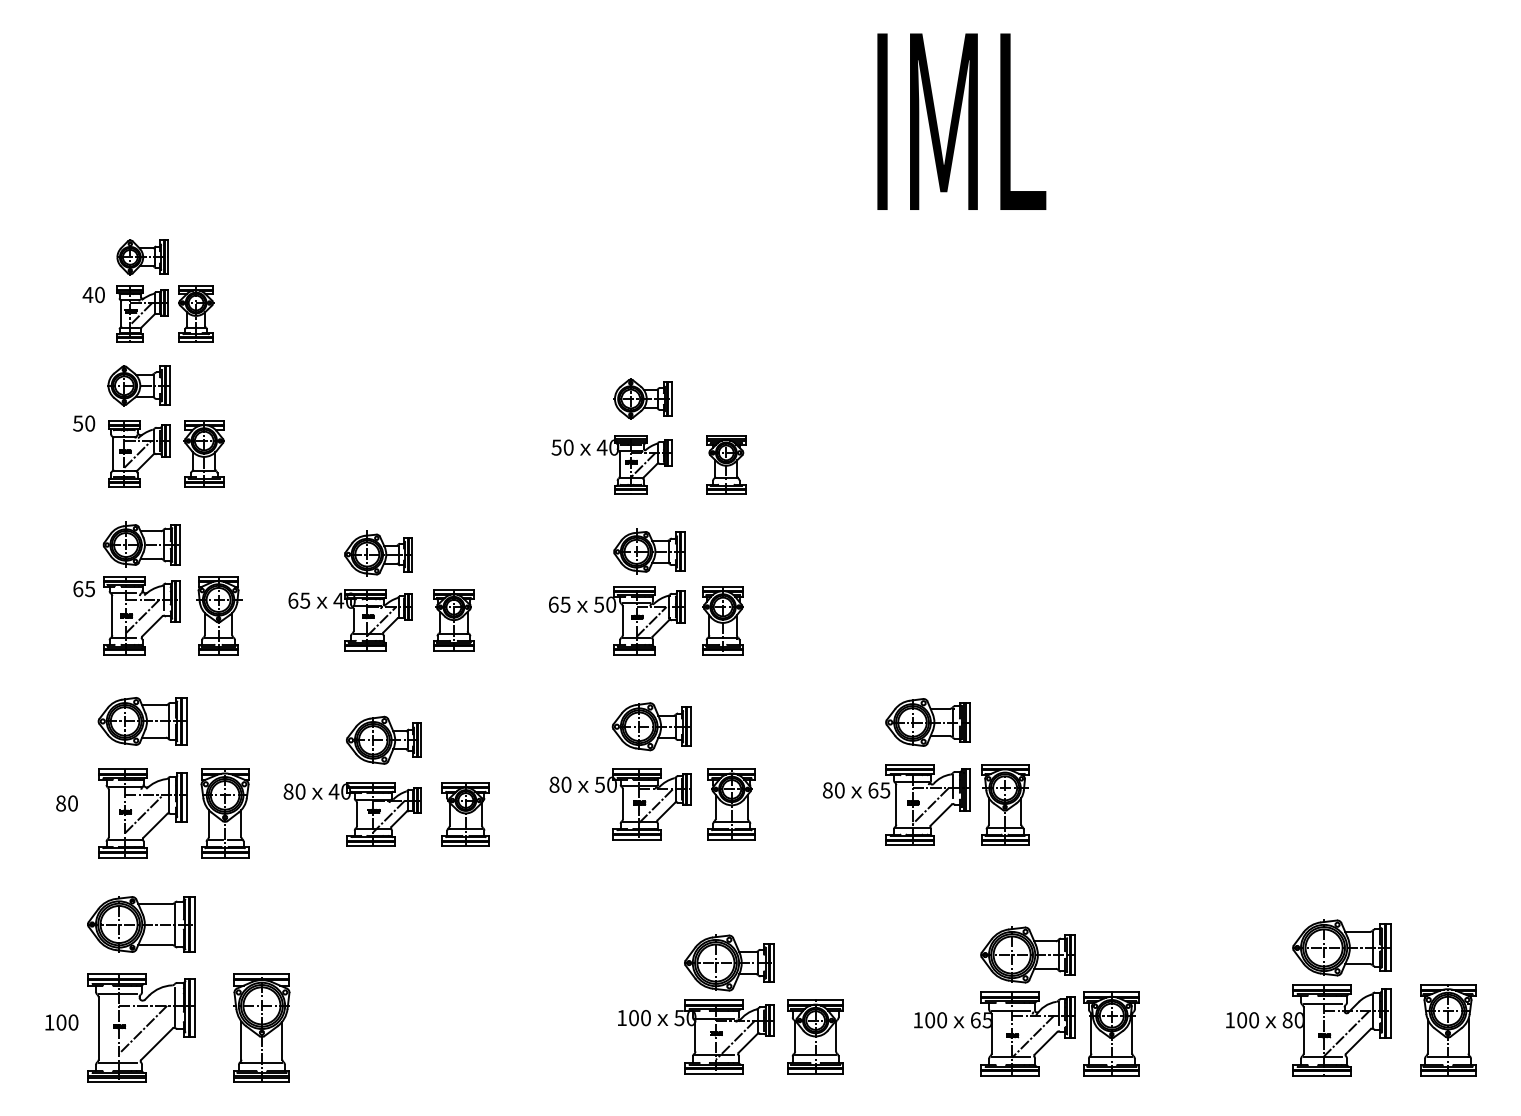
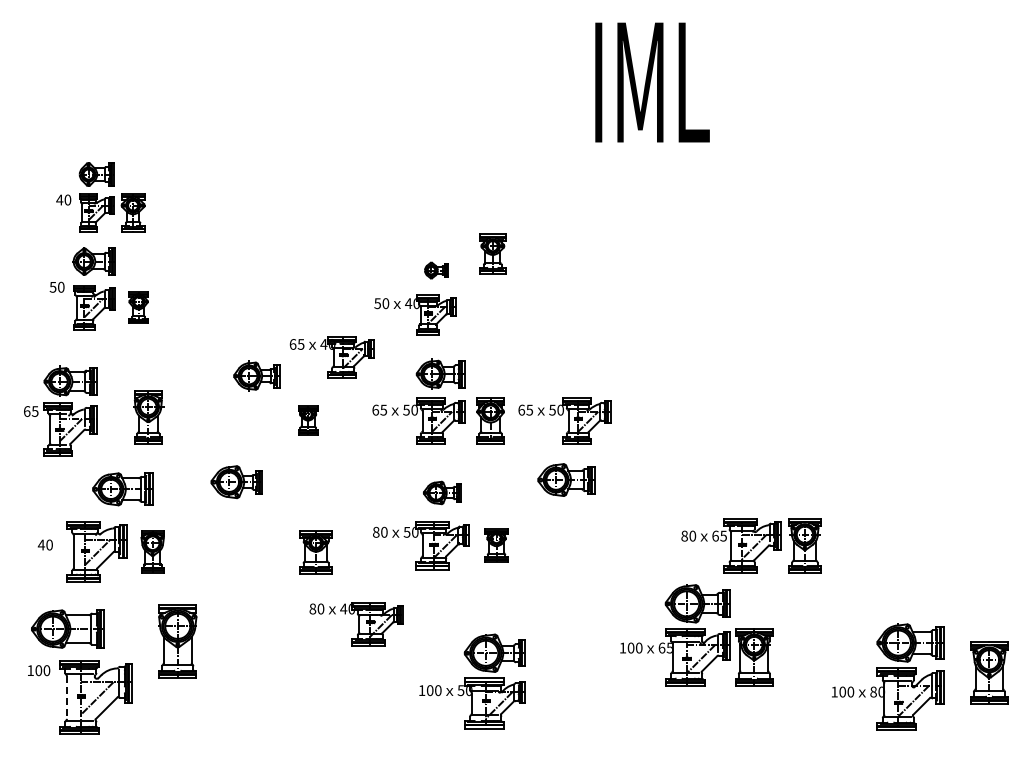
part: (643, 398) -> (436, 270), size x0.6
part: (204, 453) -> (138, 307), size x0.7
part: (725, 463) -> (492, 253), moved
part: (127, 587) -> (60, 410), moved
part: (349, 619) -> (331, 357), moved
part: (454, 619) -> (308, 420), size x0.7
part: (831, 619) -> (564, 420), added
part: (142, 721) -> (122, 489), moved
part: (927, 721) -> (566, 479), moved
part: (652, 726) -> (442, 492), size x0.7
part: (383, 740) -> (236, 482), moved
text: (59, 802) -> (40, 544), 80 -> 40
part: (731, 804) -> (496, 545), size x0.7
part: (926, 804) -> (751, 545), moved
part: (224, 813) -> (152, 551), size x0.7
part: (352, 814) -> (356, 624), moved
part: (140, 923) -> (67, 628), moved
part: (1026, 1001) -> (696, 635), moved
text: (62, 1022) -> (39, 670), moved
part: (261, 1028) -> (177, 641), moved
line: (97, 1029) -> (66, 698), solid -> dashed
part: (1448, 1029) -> (989, 672), moved
part: (815, 1037) -> (553, 703), removed

